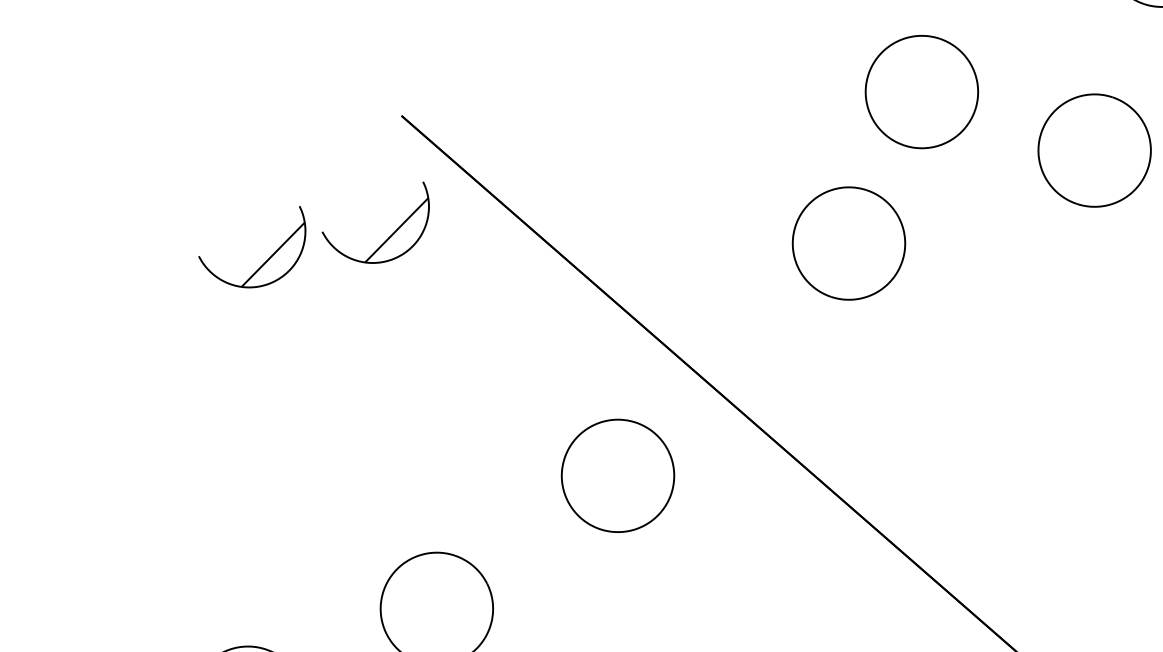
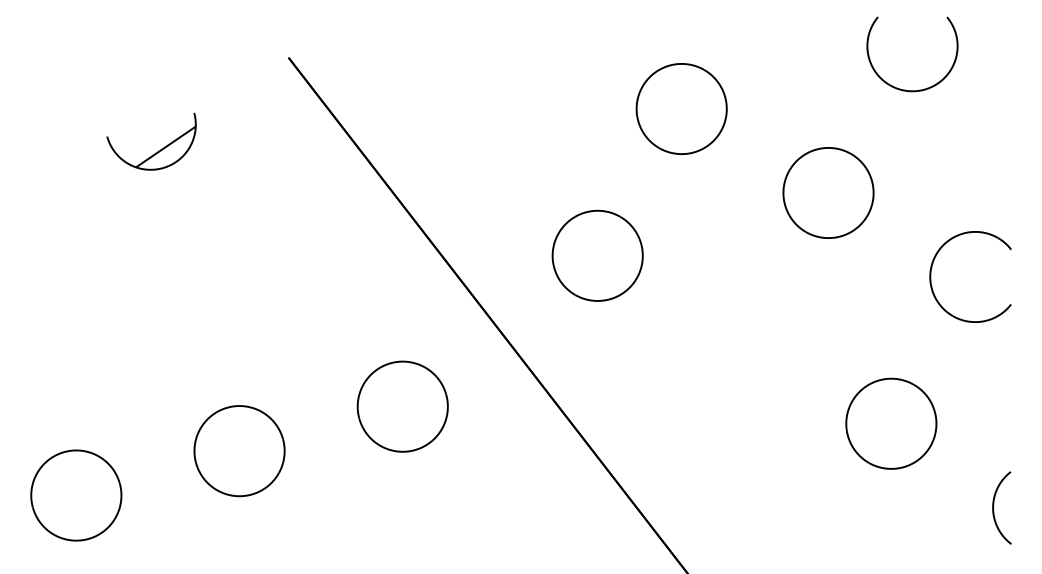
part: (921, 91) -> (681, 108), moved
part: (388, 236) -> (259, 150), removed
part: (848, 243) -> (597, 255), moved
part: (617, 475) -> (402, 406), moved

